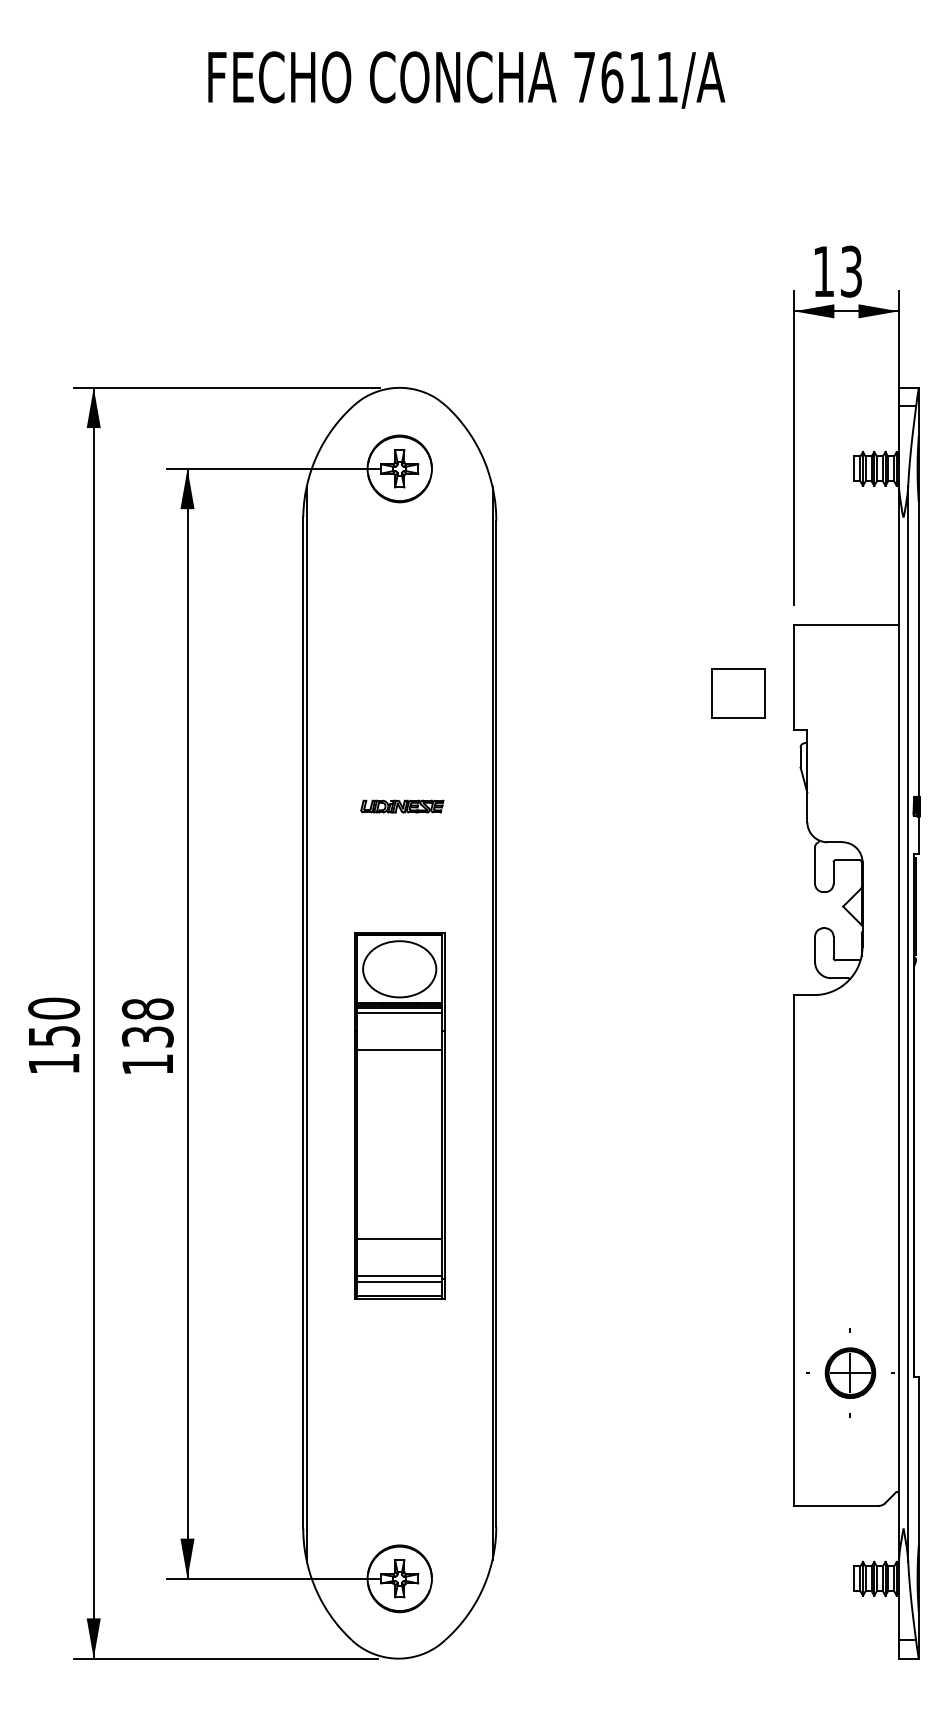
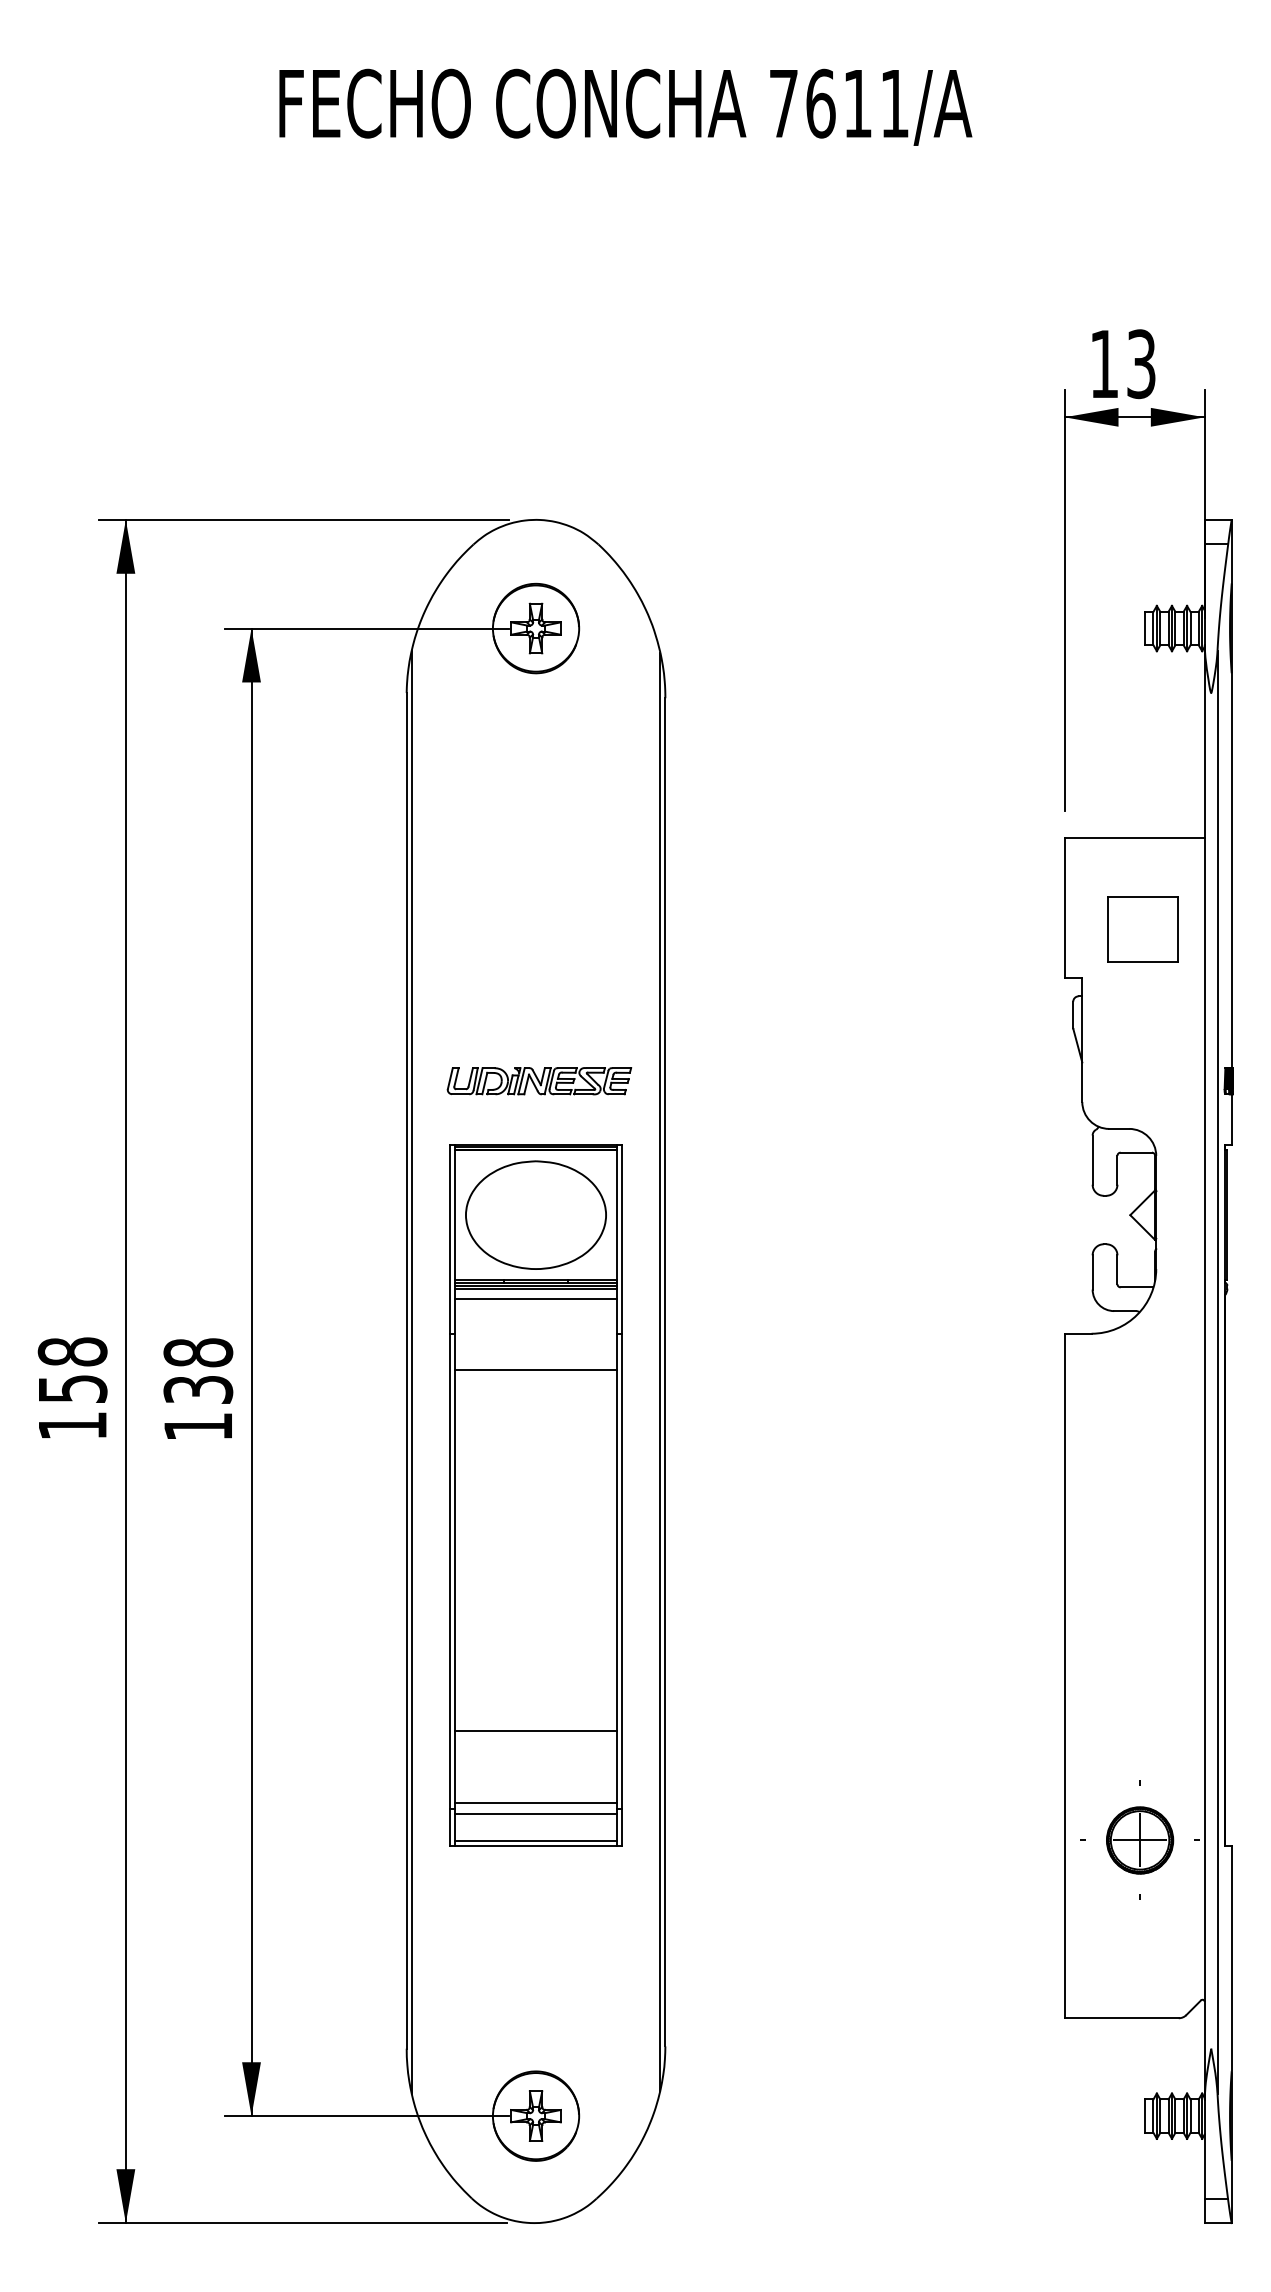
part: (738, 693) -> (1142, 929), moved
part: (402, 806) -> (539, 1080), size x1.67
text: (53, 1008) -> (71, 1351), 150 -> 158
part: (399, 1115) -> (535, 1495), size x1.43

